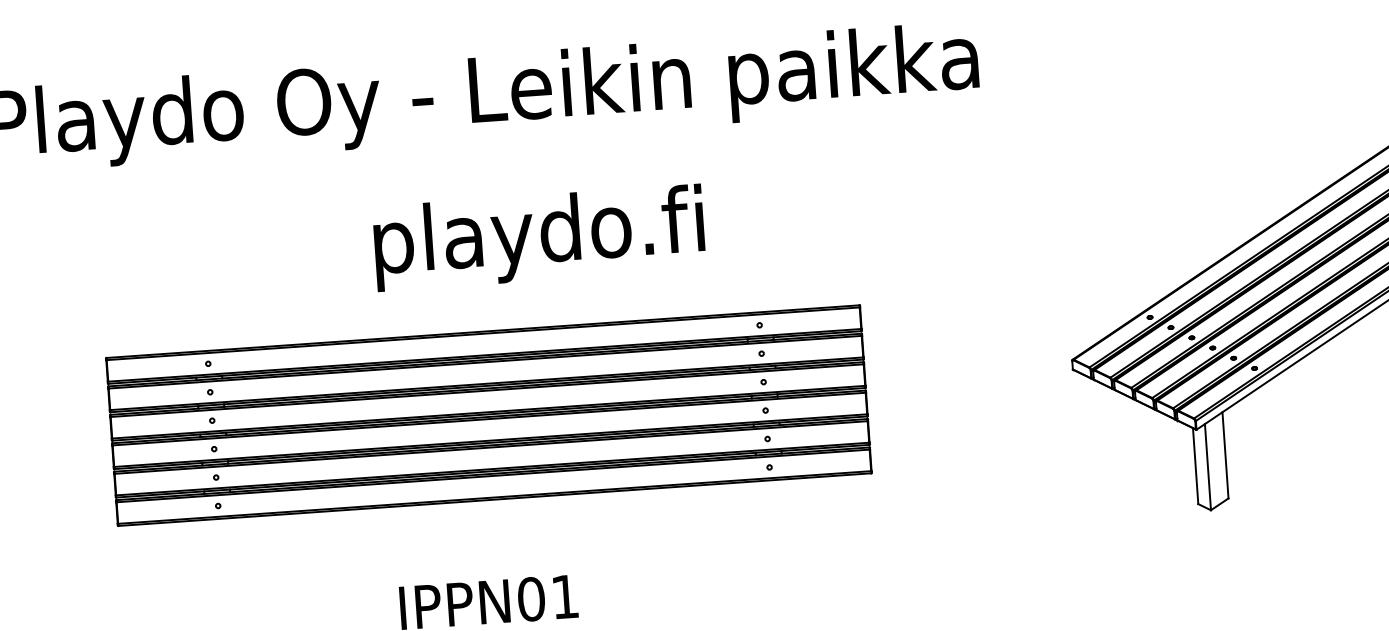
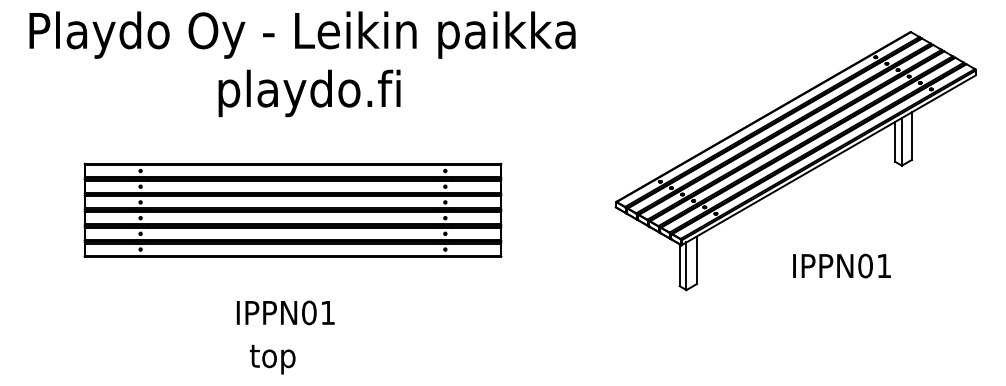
text: (539, 237) -> (309, 93), moved

